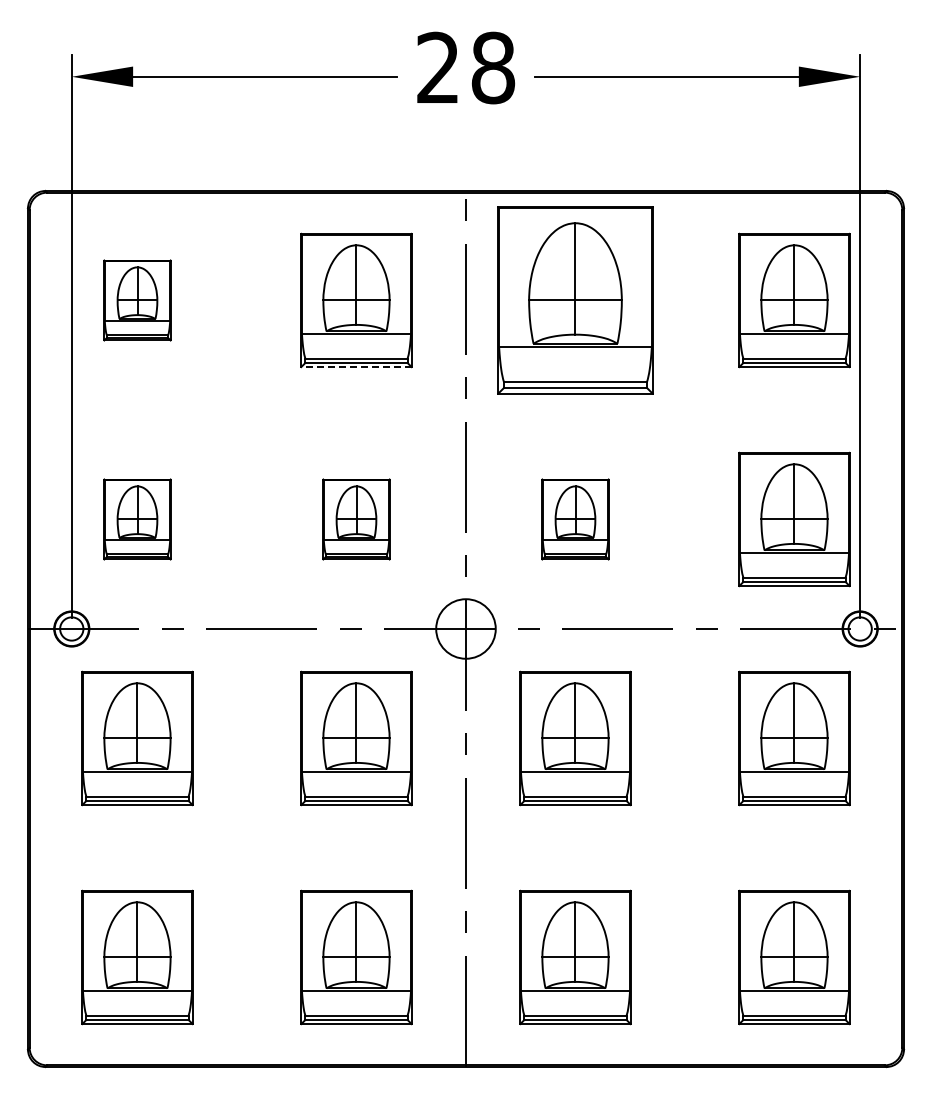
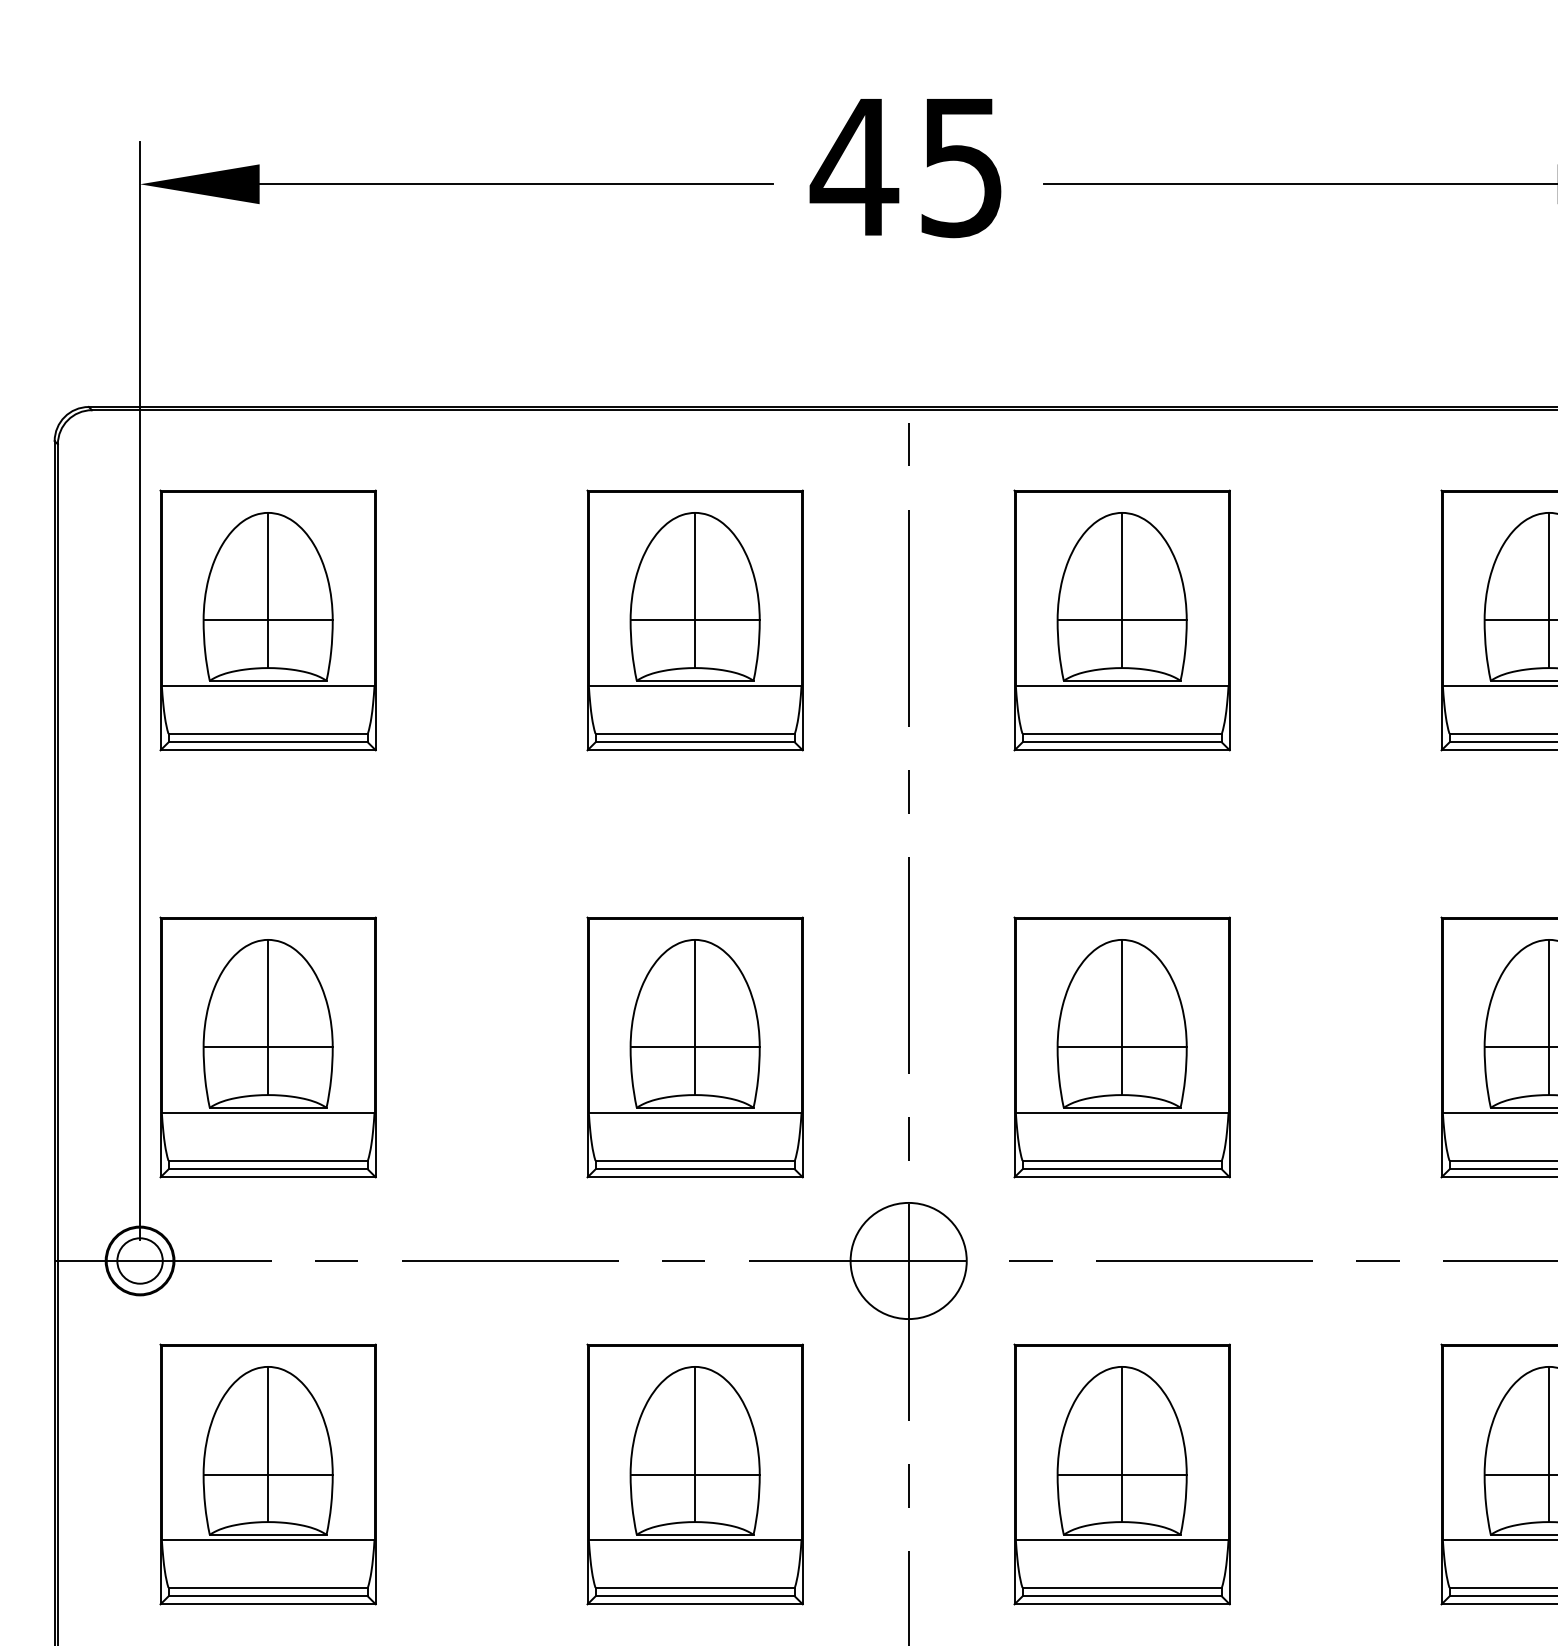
text: (465, 67) -> (907, 166), 28 -> 45
part: (137, 300) -> (268, 620), size x1.67
part: (575, 300) -> (1122, 620), size x0.71
line: (355, 367) -> (693, 751), dashed -> solid
part: (137, 519) -> (268, 1047), size x1.67
part: (356, 519) -> (695, 1047), size x1.67
part: (575, 519) -> (1122, 1047), size x1.67

